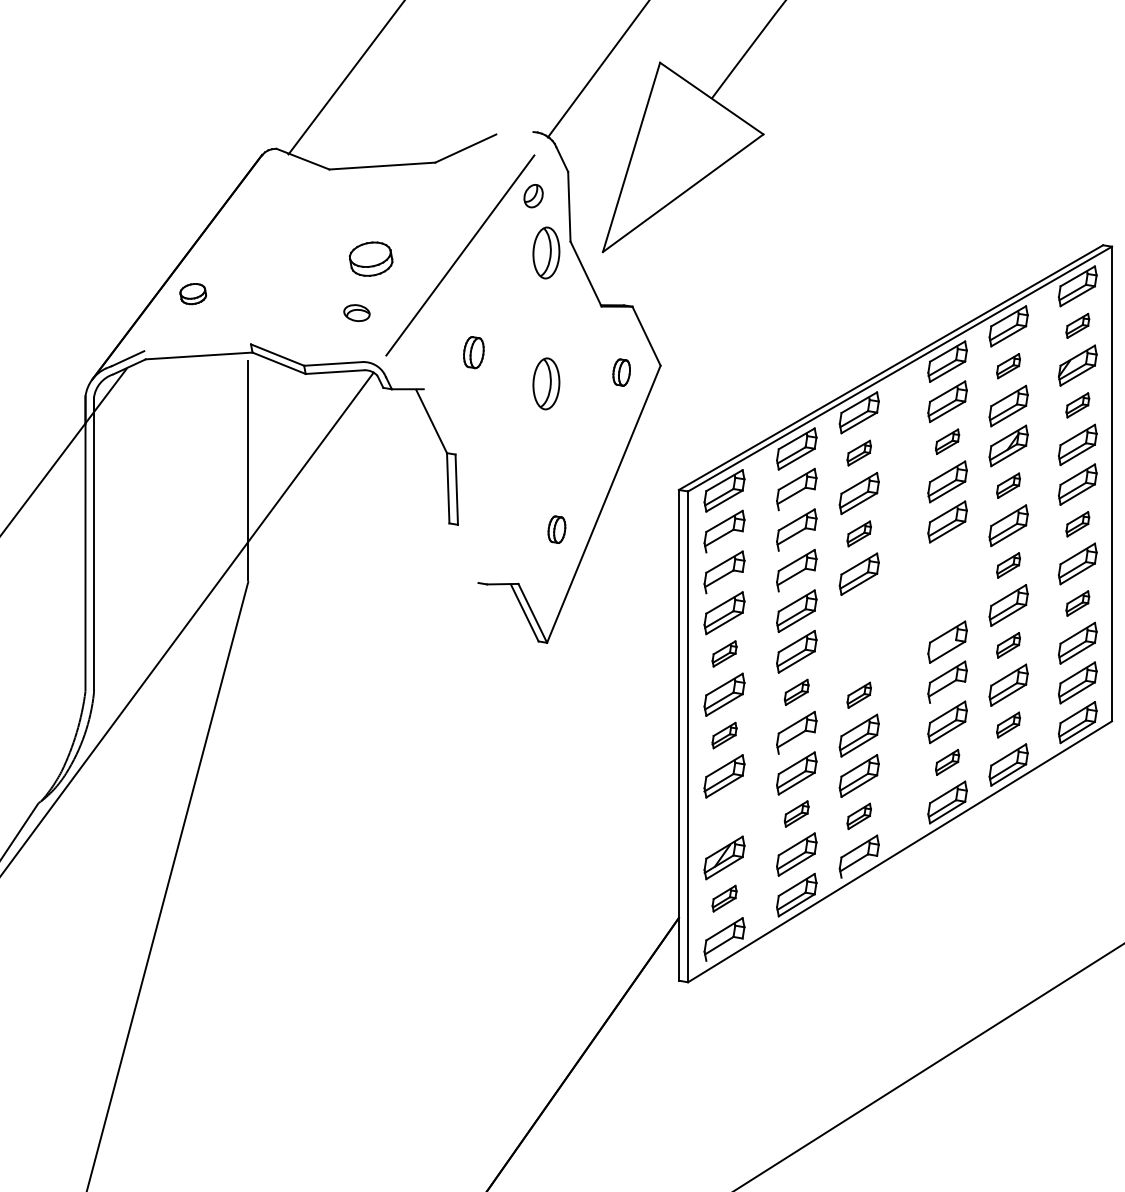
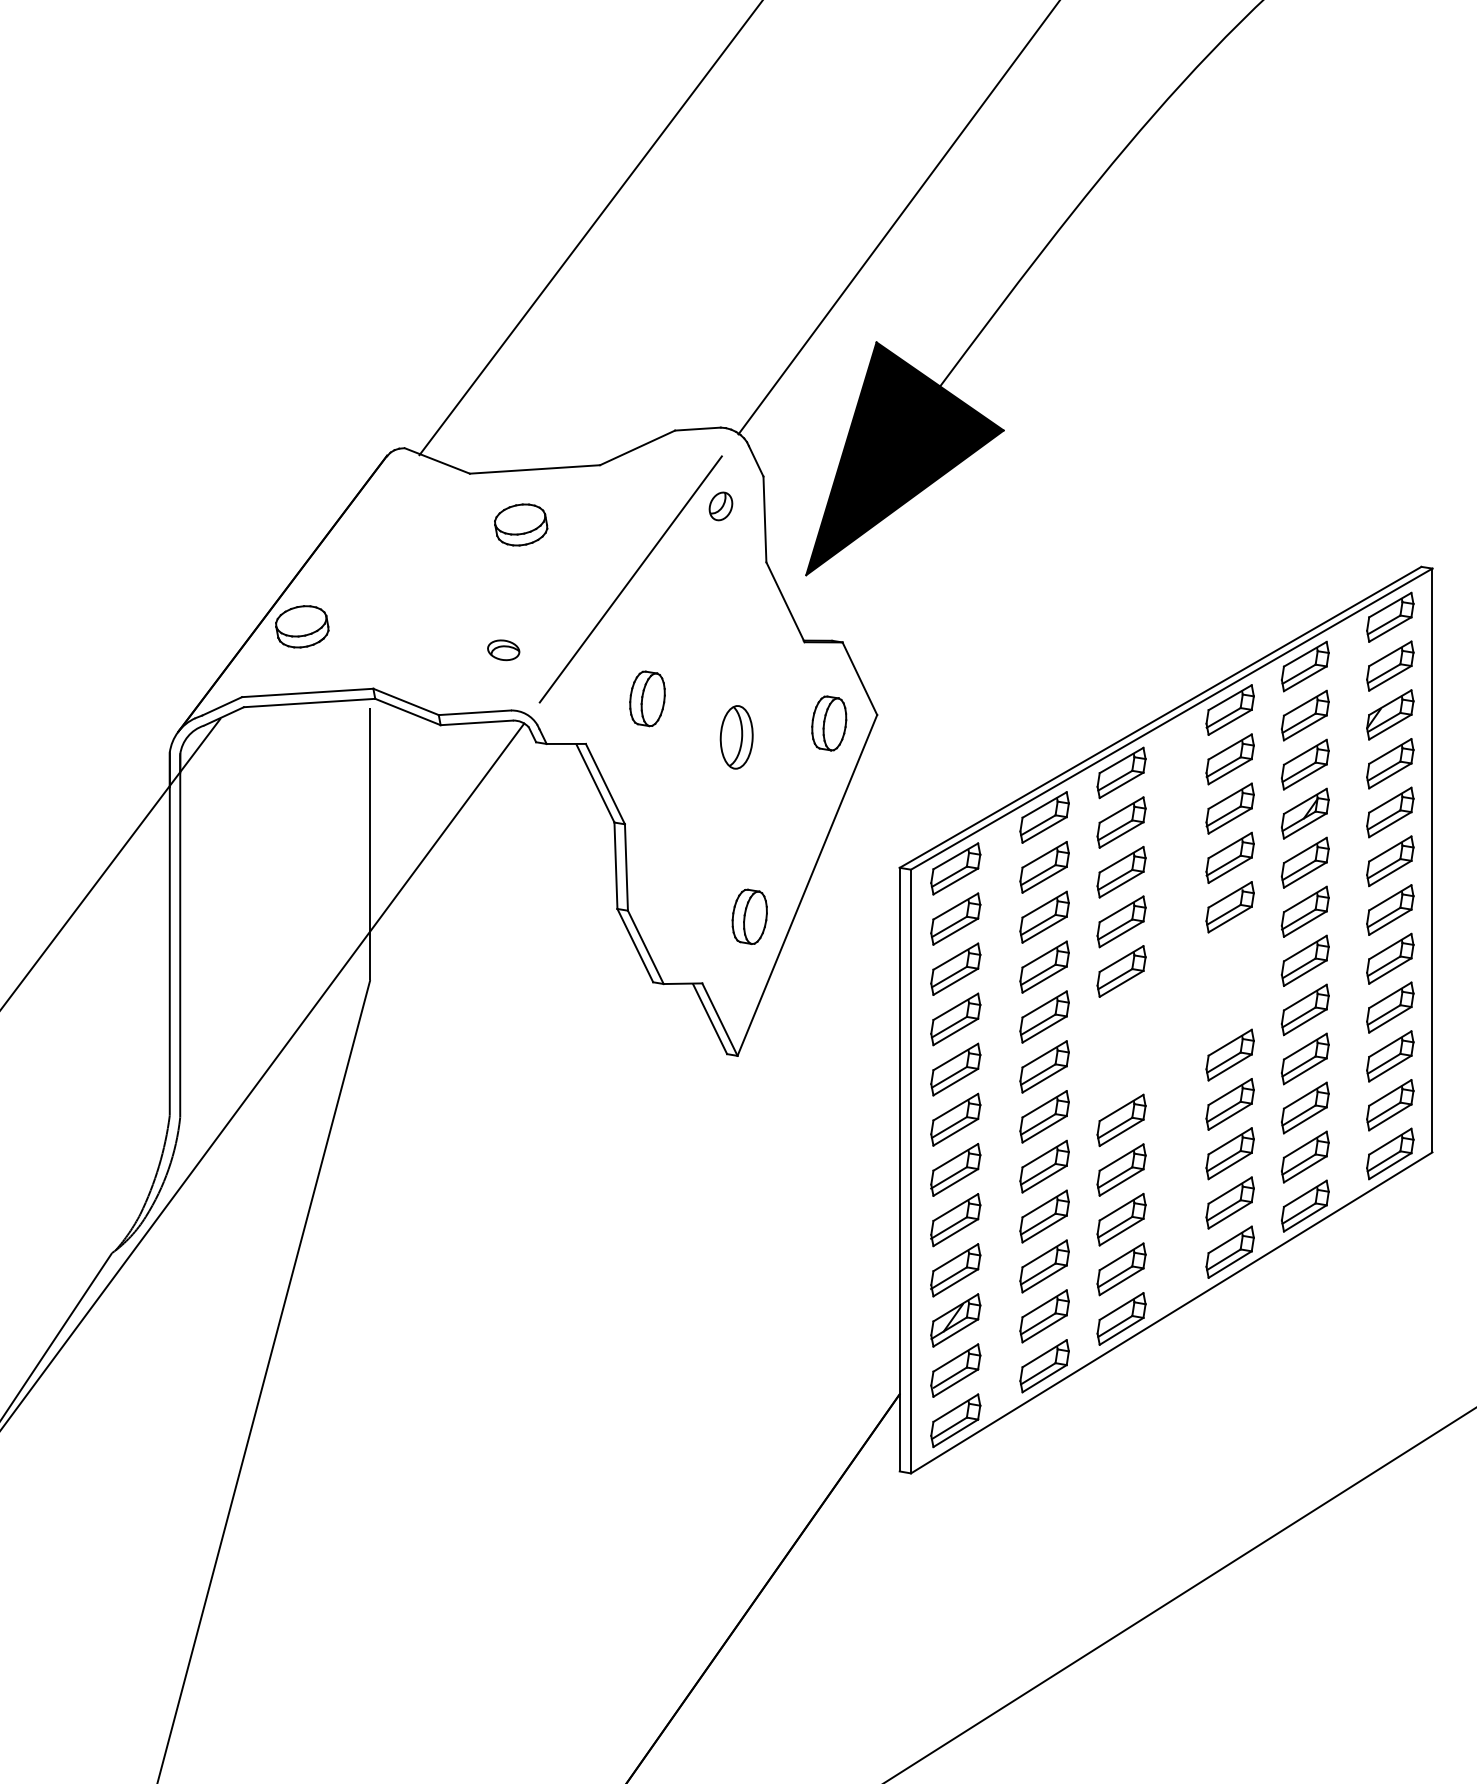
line: (514, 132) -> (697, 428), added
fill: (682, 157) -> (904, 458), added
part: (546, 253) -> (736, 576), removed
part: (371, 258) -> (521, 524), moved
part: (193, 293) -> (302, 626), size x1.67
part: (1077, 325) -> (1390, 665), size x1.67
line: (197, 347) -> (307, 692), added
part: (473, 352) -> (647, 698), size x1.43
part: (1008, 366) -> (1304, 715), size x1.67
part: (621, 372) -> (829, 723), size x1.67
part: (1077, 405) -> (1390, 763), size x1.67
line: (438, 421) -> (604, 783), added
part: (947, 441) -> (1229, 808), size x1.67
part: (859, 453) -> (1121, 822), size x1.67
part: (1008, 485) -> (1304, 862), size x1.67
line: (796, 499) -> (1044, 879), added
part: (1077, 523) -> (1390, 909), size x1.67
part: (556, 529) -> (749, 916), size x1.67
part: (859, 533) -> (1121, 921), size x1.67
line: (796, 540) -> (1044, 929), added
line: (724, 541) -> (955, 931), added
line: (464, 553) -> (635, 945), added
line: (472, 554) -> (645, 947), added
part: (1008, 565) -> (1304, 960), size x1.67
line: (796, 580) -> (1044, 979), added
line: (724, 582) -> (955, 981), added
part: (1077, 603) -> (1390, 1007), size x1.67
part: (1008, 644) -> (1304, 1058), size x1.67
line: (942, 648) -> (1223, 1062), added
part: (724, 653) -> (955, 1069), size x1.67
part: (796, 692) -> (1044, 1116), size x1.67
line: (947, 692) -> (1229, 1116), added
part: (859, 695) -> (1121, 1120), size x1.67
part: (1008, 724) -> (1304, 1156), size x1.67
part: (724, 735) -> (955, 1169), size x1.67
line: (796, 742) -> (1044, 1178), added
part: (947, 762) -> (1229, 1202), size x1.67
part: (796, 814) -> (1044, 1266), size x1.67
part: (859, 816) -> (1121, 1269), size x1.67
part: (724, 817) -> (955, 1270), added
line: (859, 866) -> (1121, 1330), added
part: (724, 898) -> (955, 1370), size x1.67
line: (724, 949) -> (955, 1433), added

